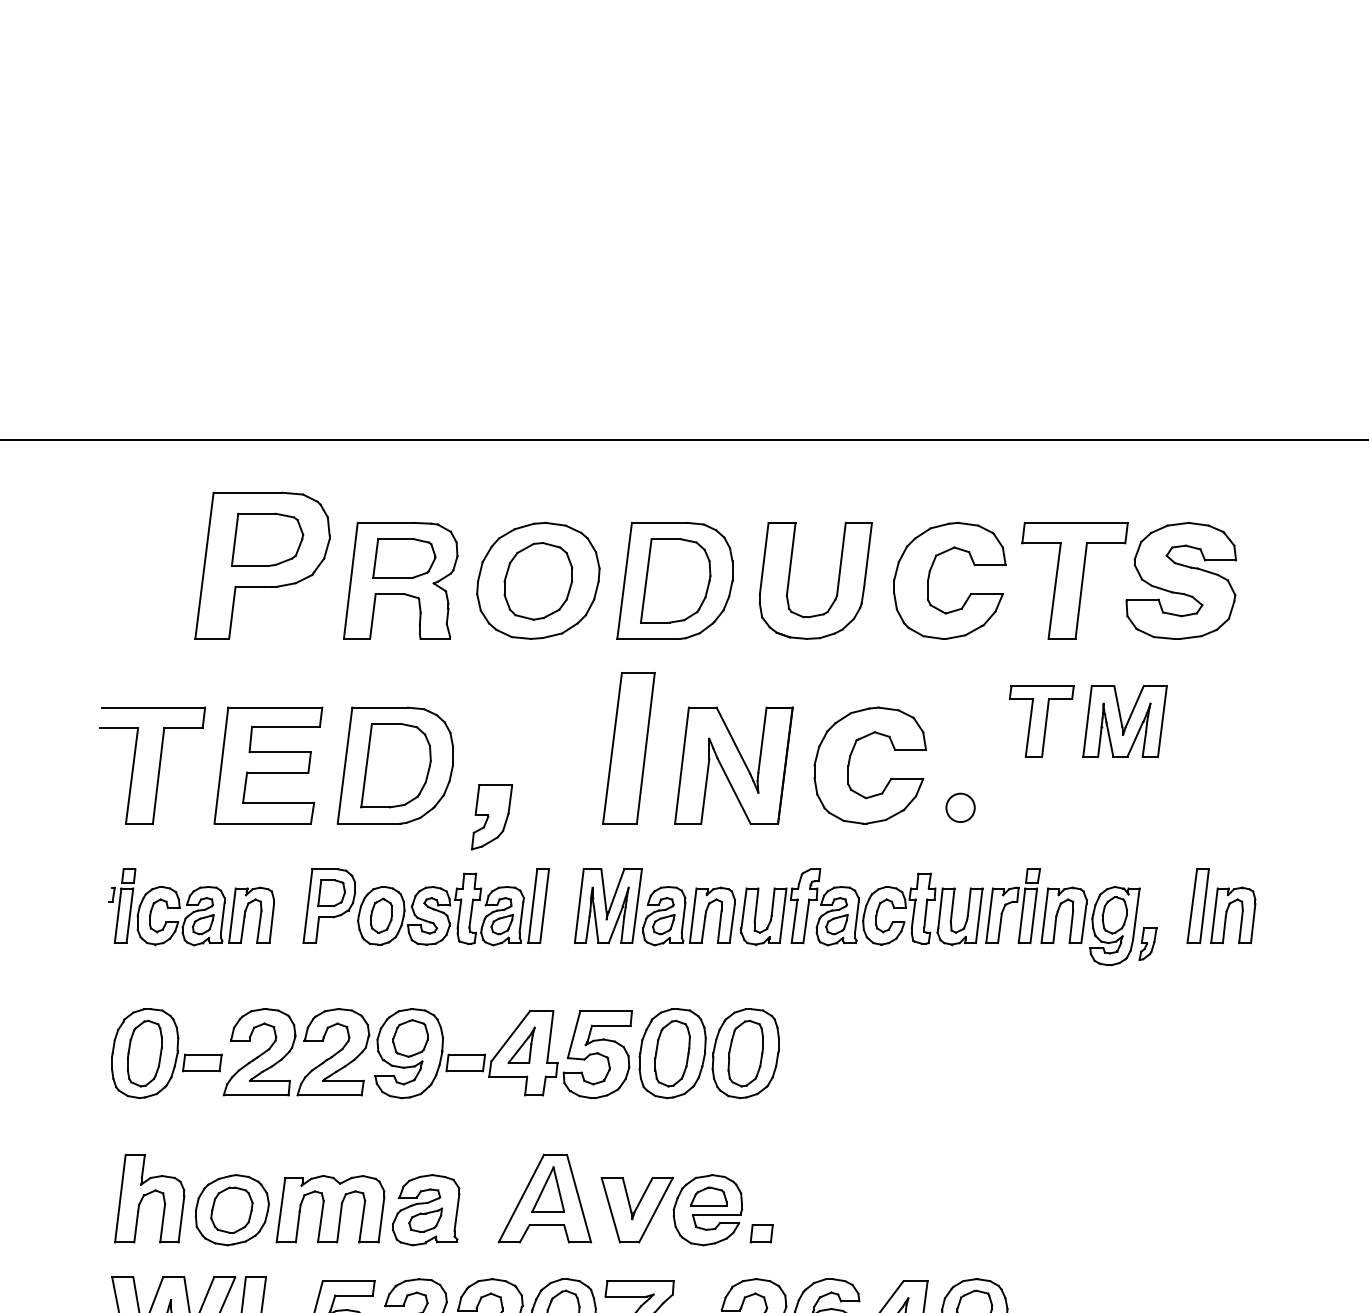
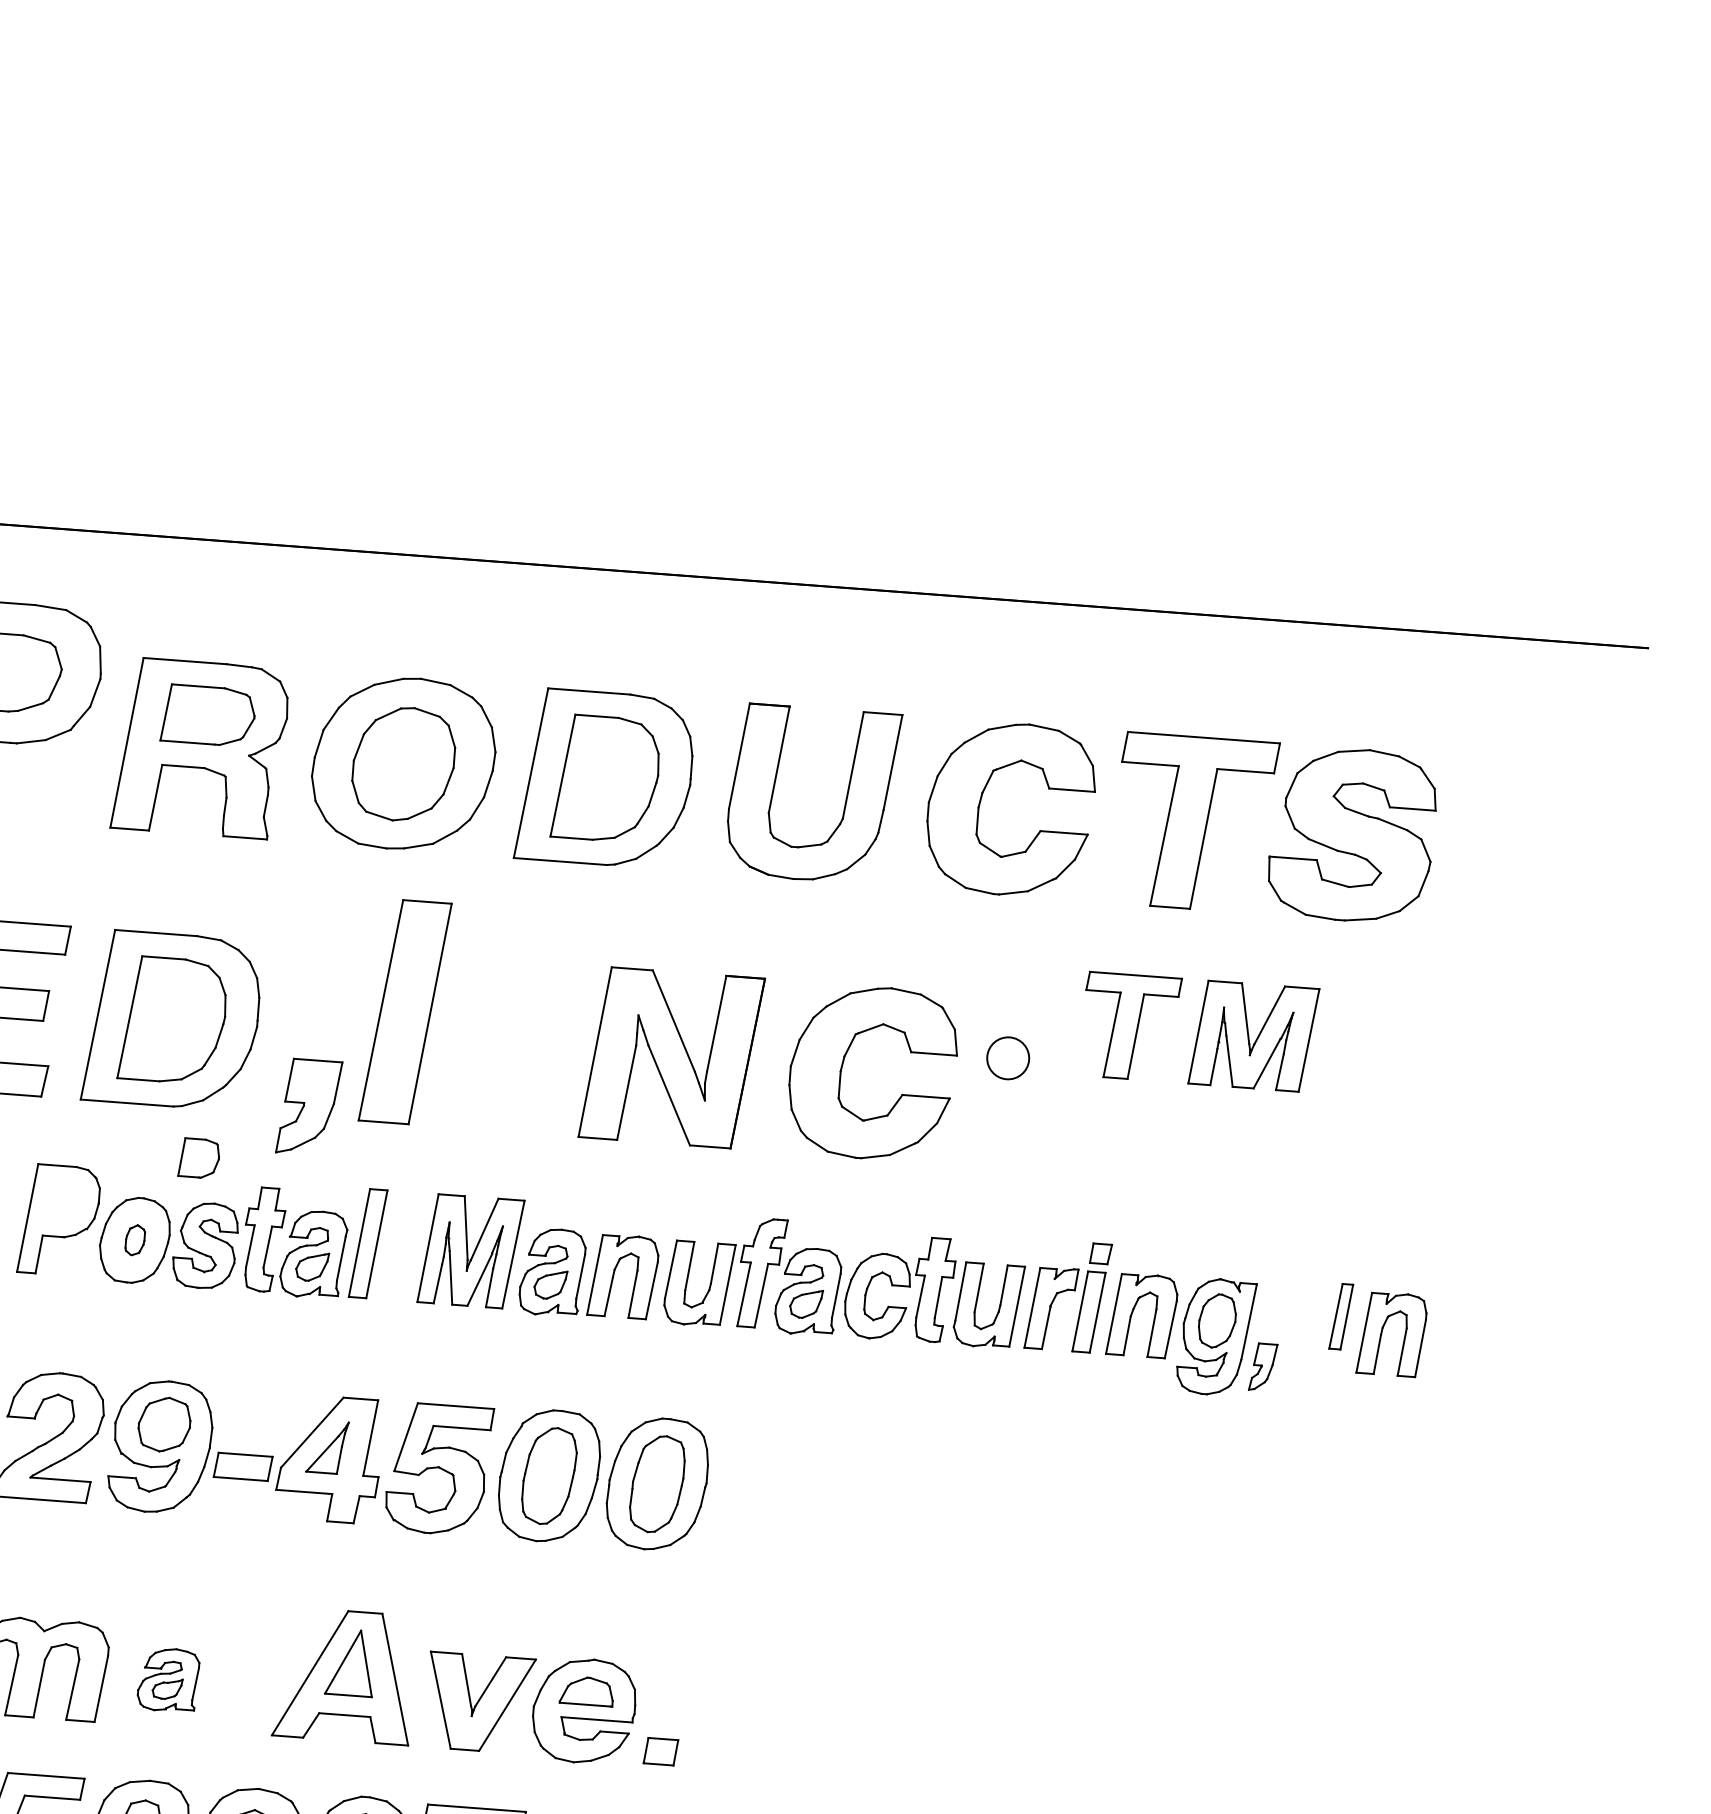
part: (628, 748) -> (404, 1012), moved
circle: (960, 807) -> (1008, 1057), moved
part: (331, 893) -> (199, 1158), moved
part: (1197, 905) -> (1340, 1315), size x0.6
part: (381, 915) -> (135, 1239), size x0.6
part: (426, 1210) -> (168, 1680), size x0.6

